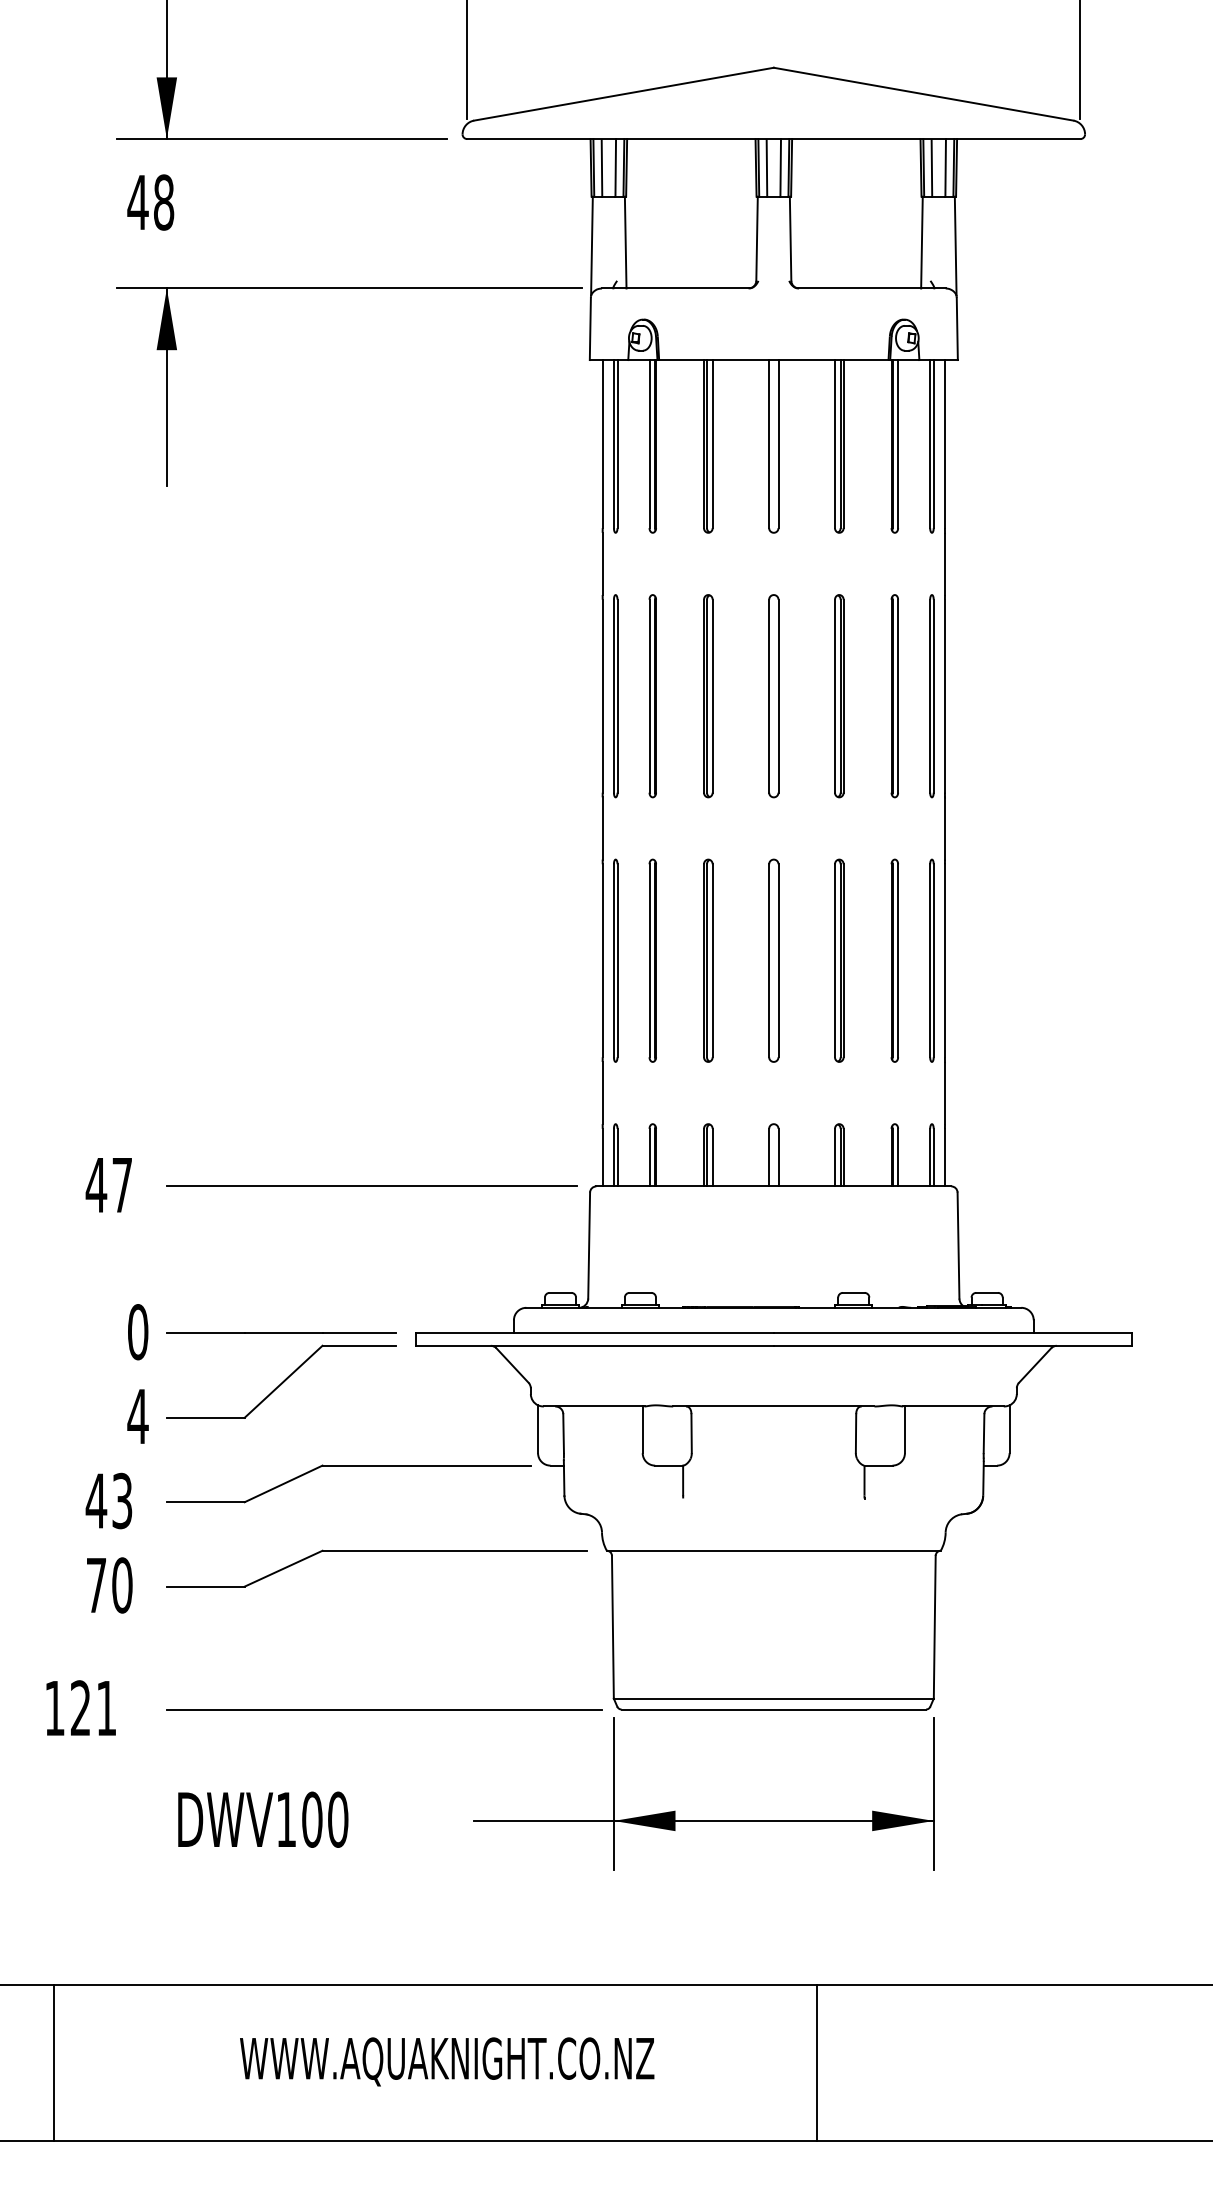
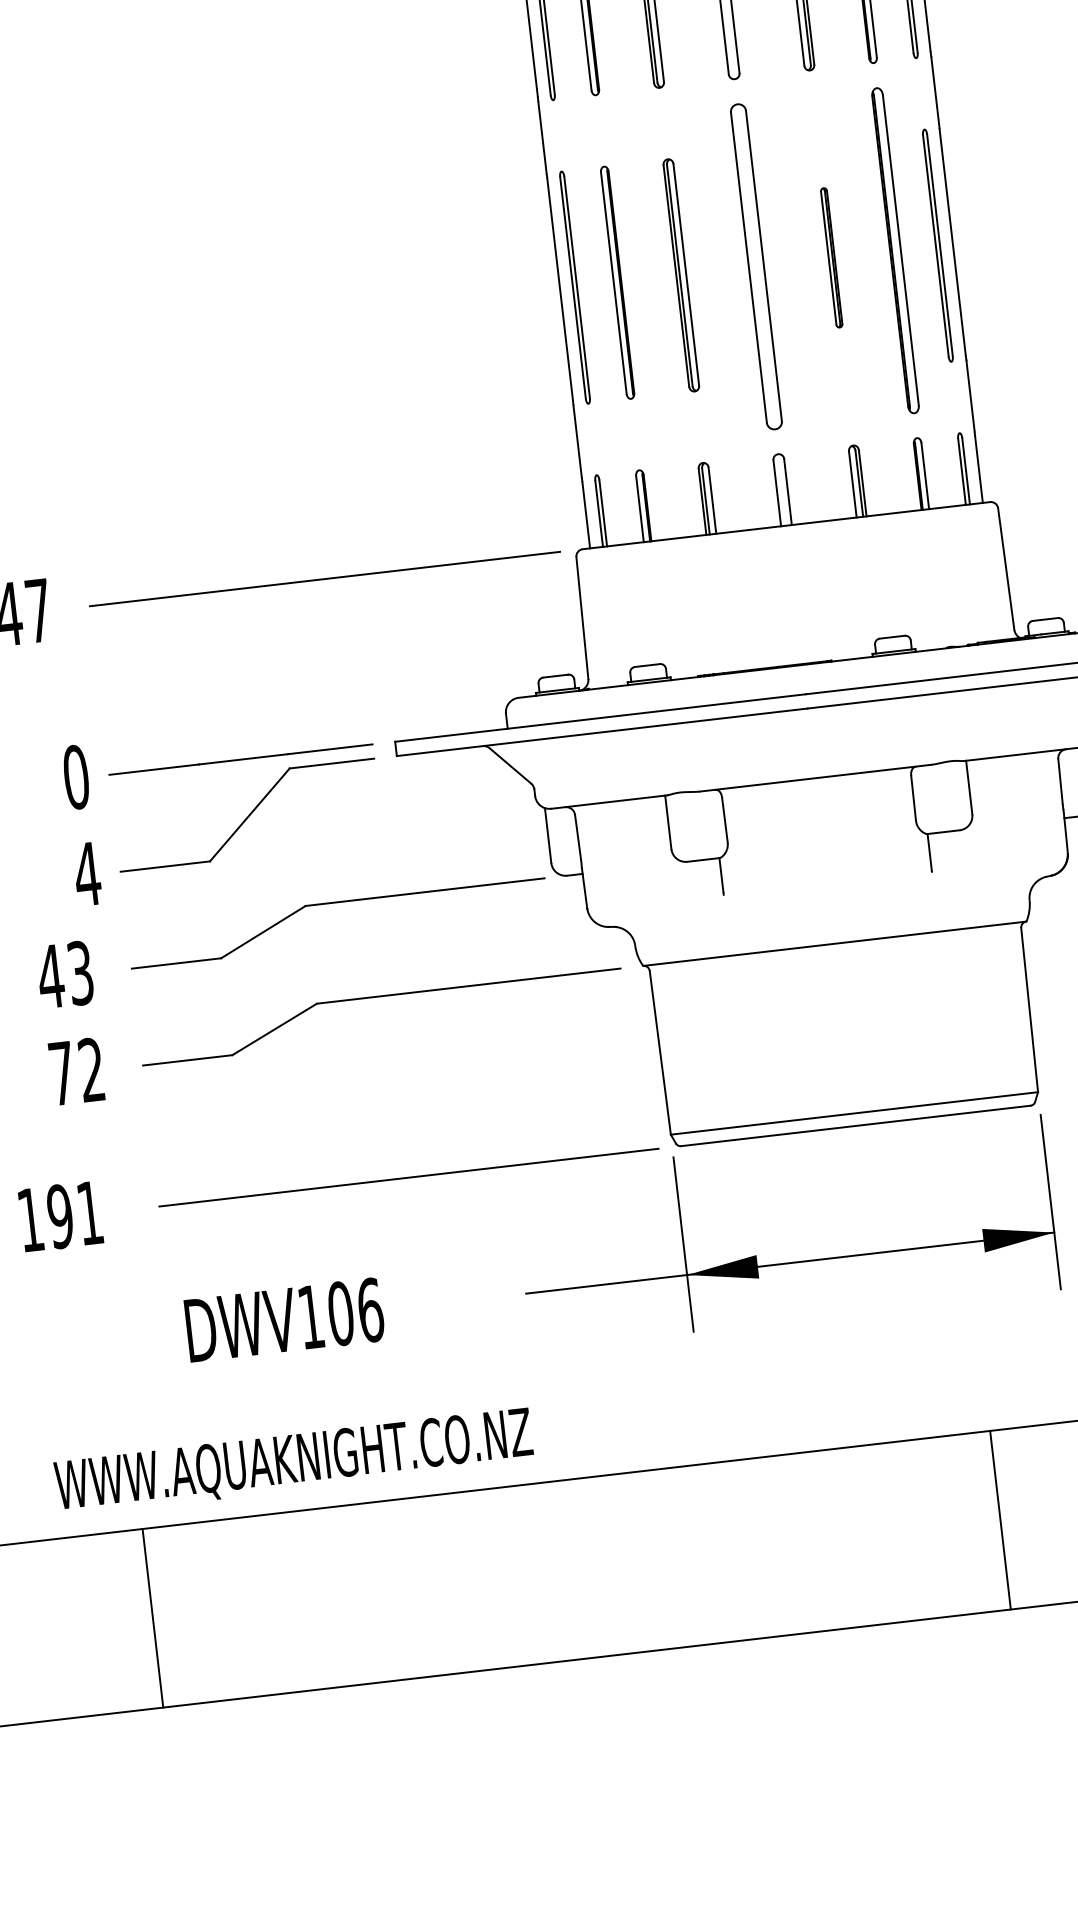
part: (773, 960) -> (756, 266), size x1.4
part: (839, 960) -> (831, 257), size x0.6
part: (894, 960) -> (894, 250), size x1.4
text: (122, 1585) -> (92, 1070), 70 -> 72
text: (80, 1708) -> (60, 1216), 121 -> 191
text: (338, 1819) -> (370, 1309), DWV100 -> DWV106
text: (447, 2061) -> (294, 1461), moved
line: (54, 2062) -> (153, 1617), moved
line: (816, 2062) -> (999, 1519), moved

